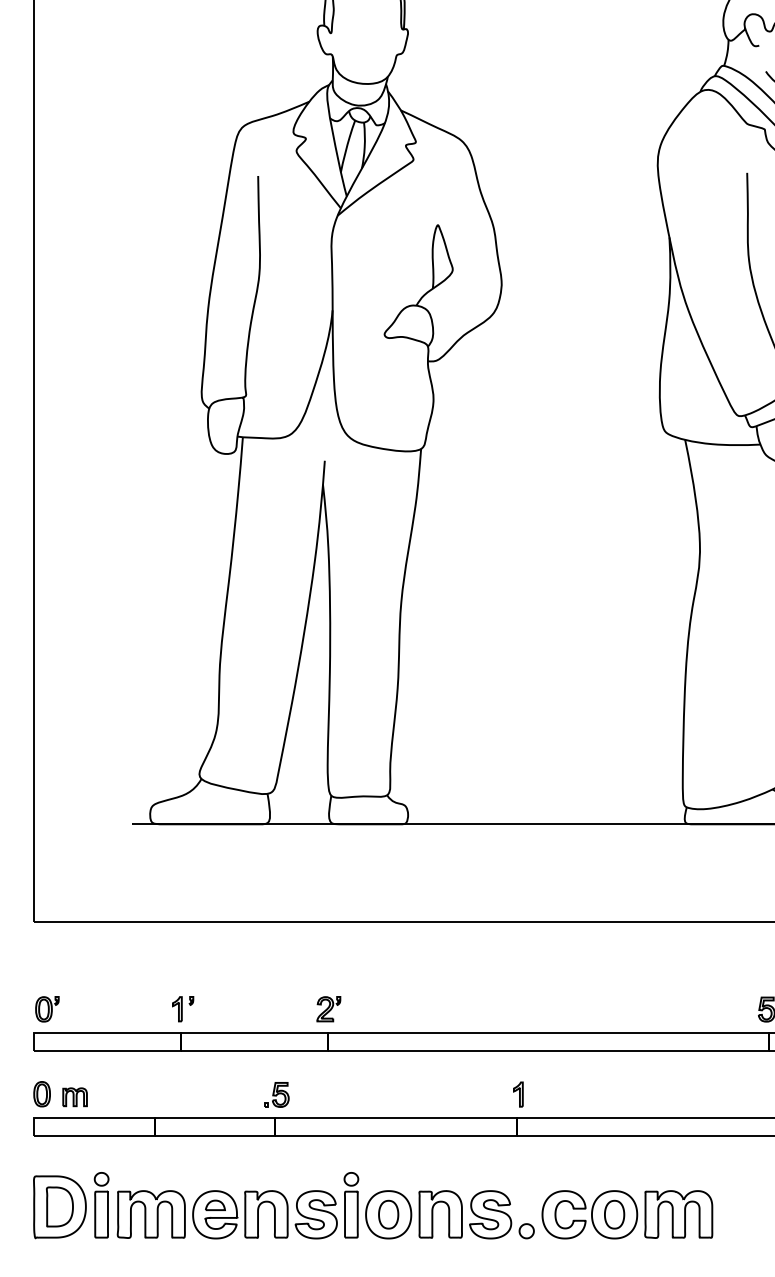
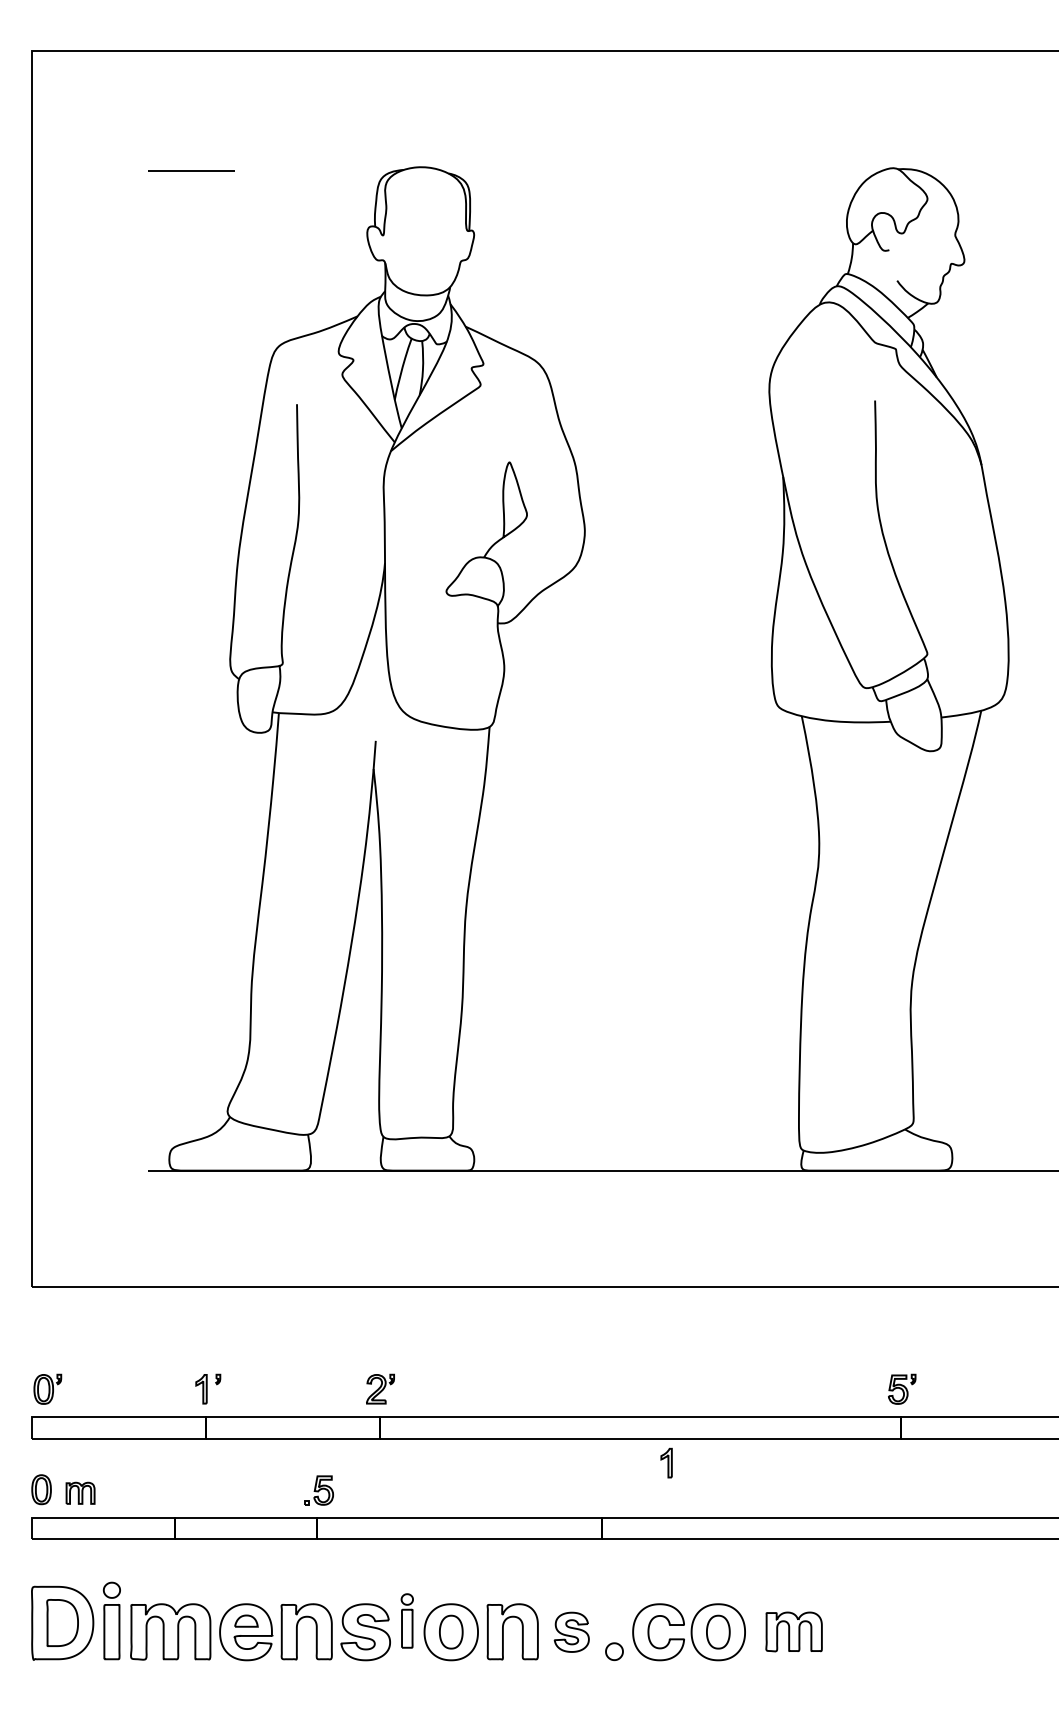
part: (518, 1094) -> (666, 1462), moved
part: (351, 1204) -> (407, 1620), size x0.7
part: (490, 1214) -> (571, 1632), size x0.7
part: (678, 1214) -> (793, 1631), size x0.7

